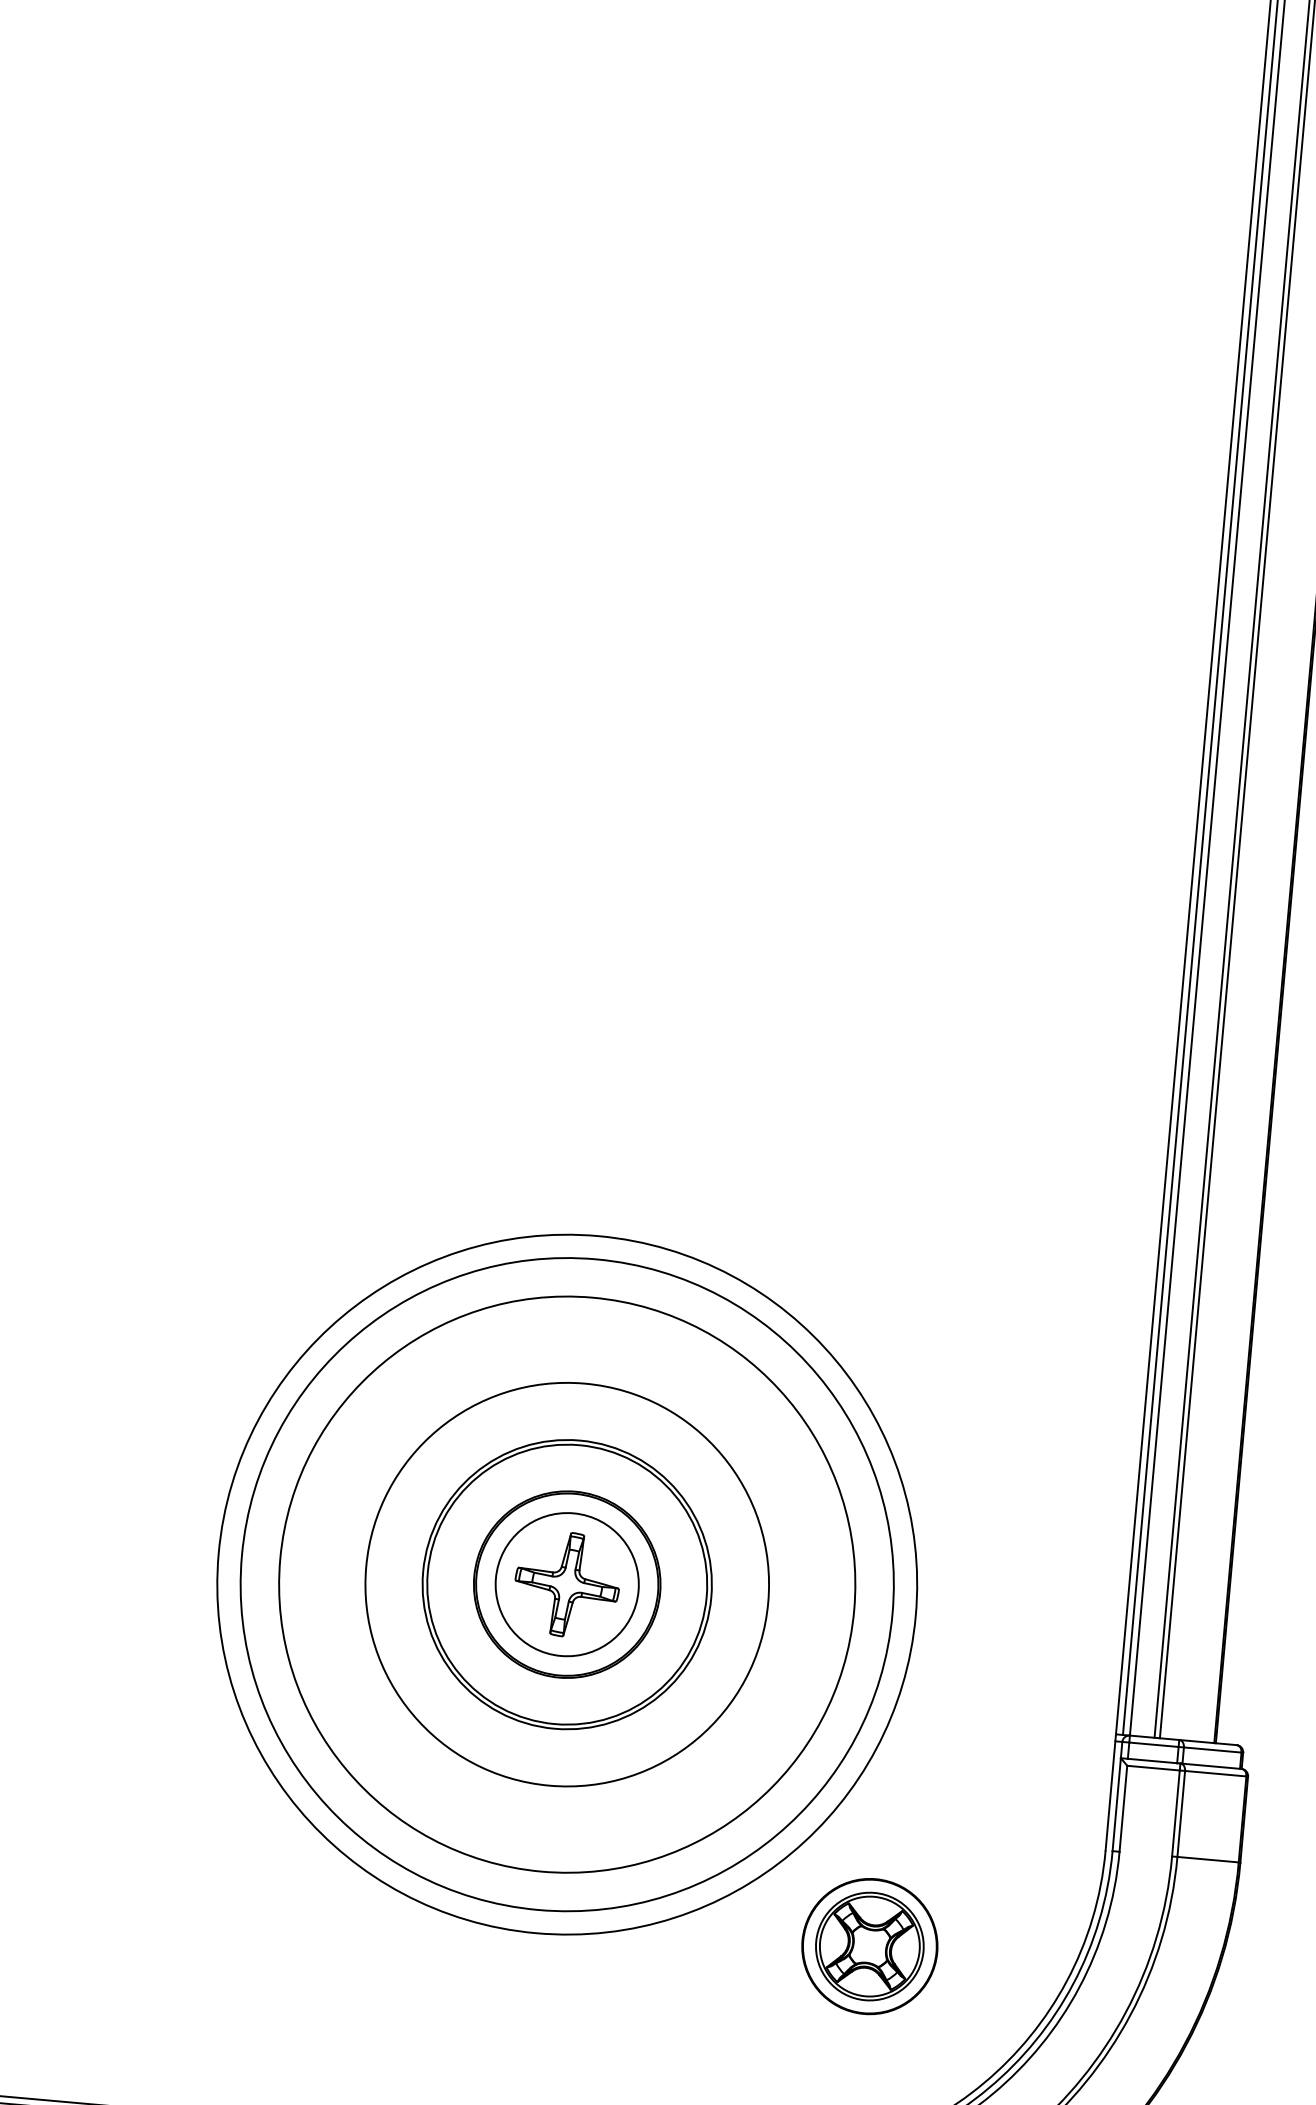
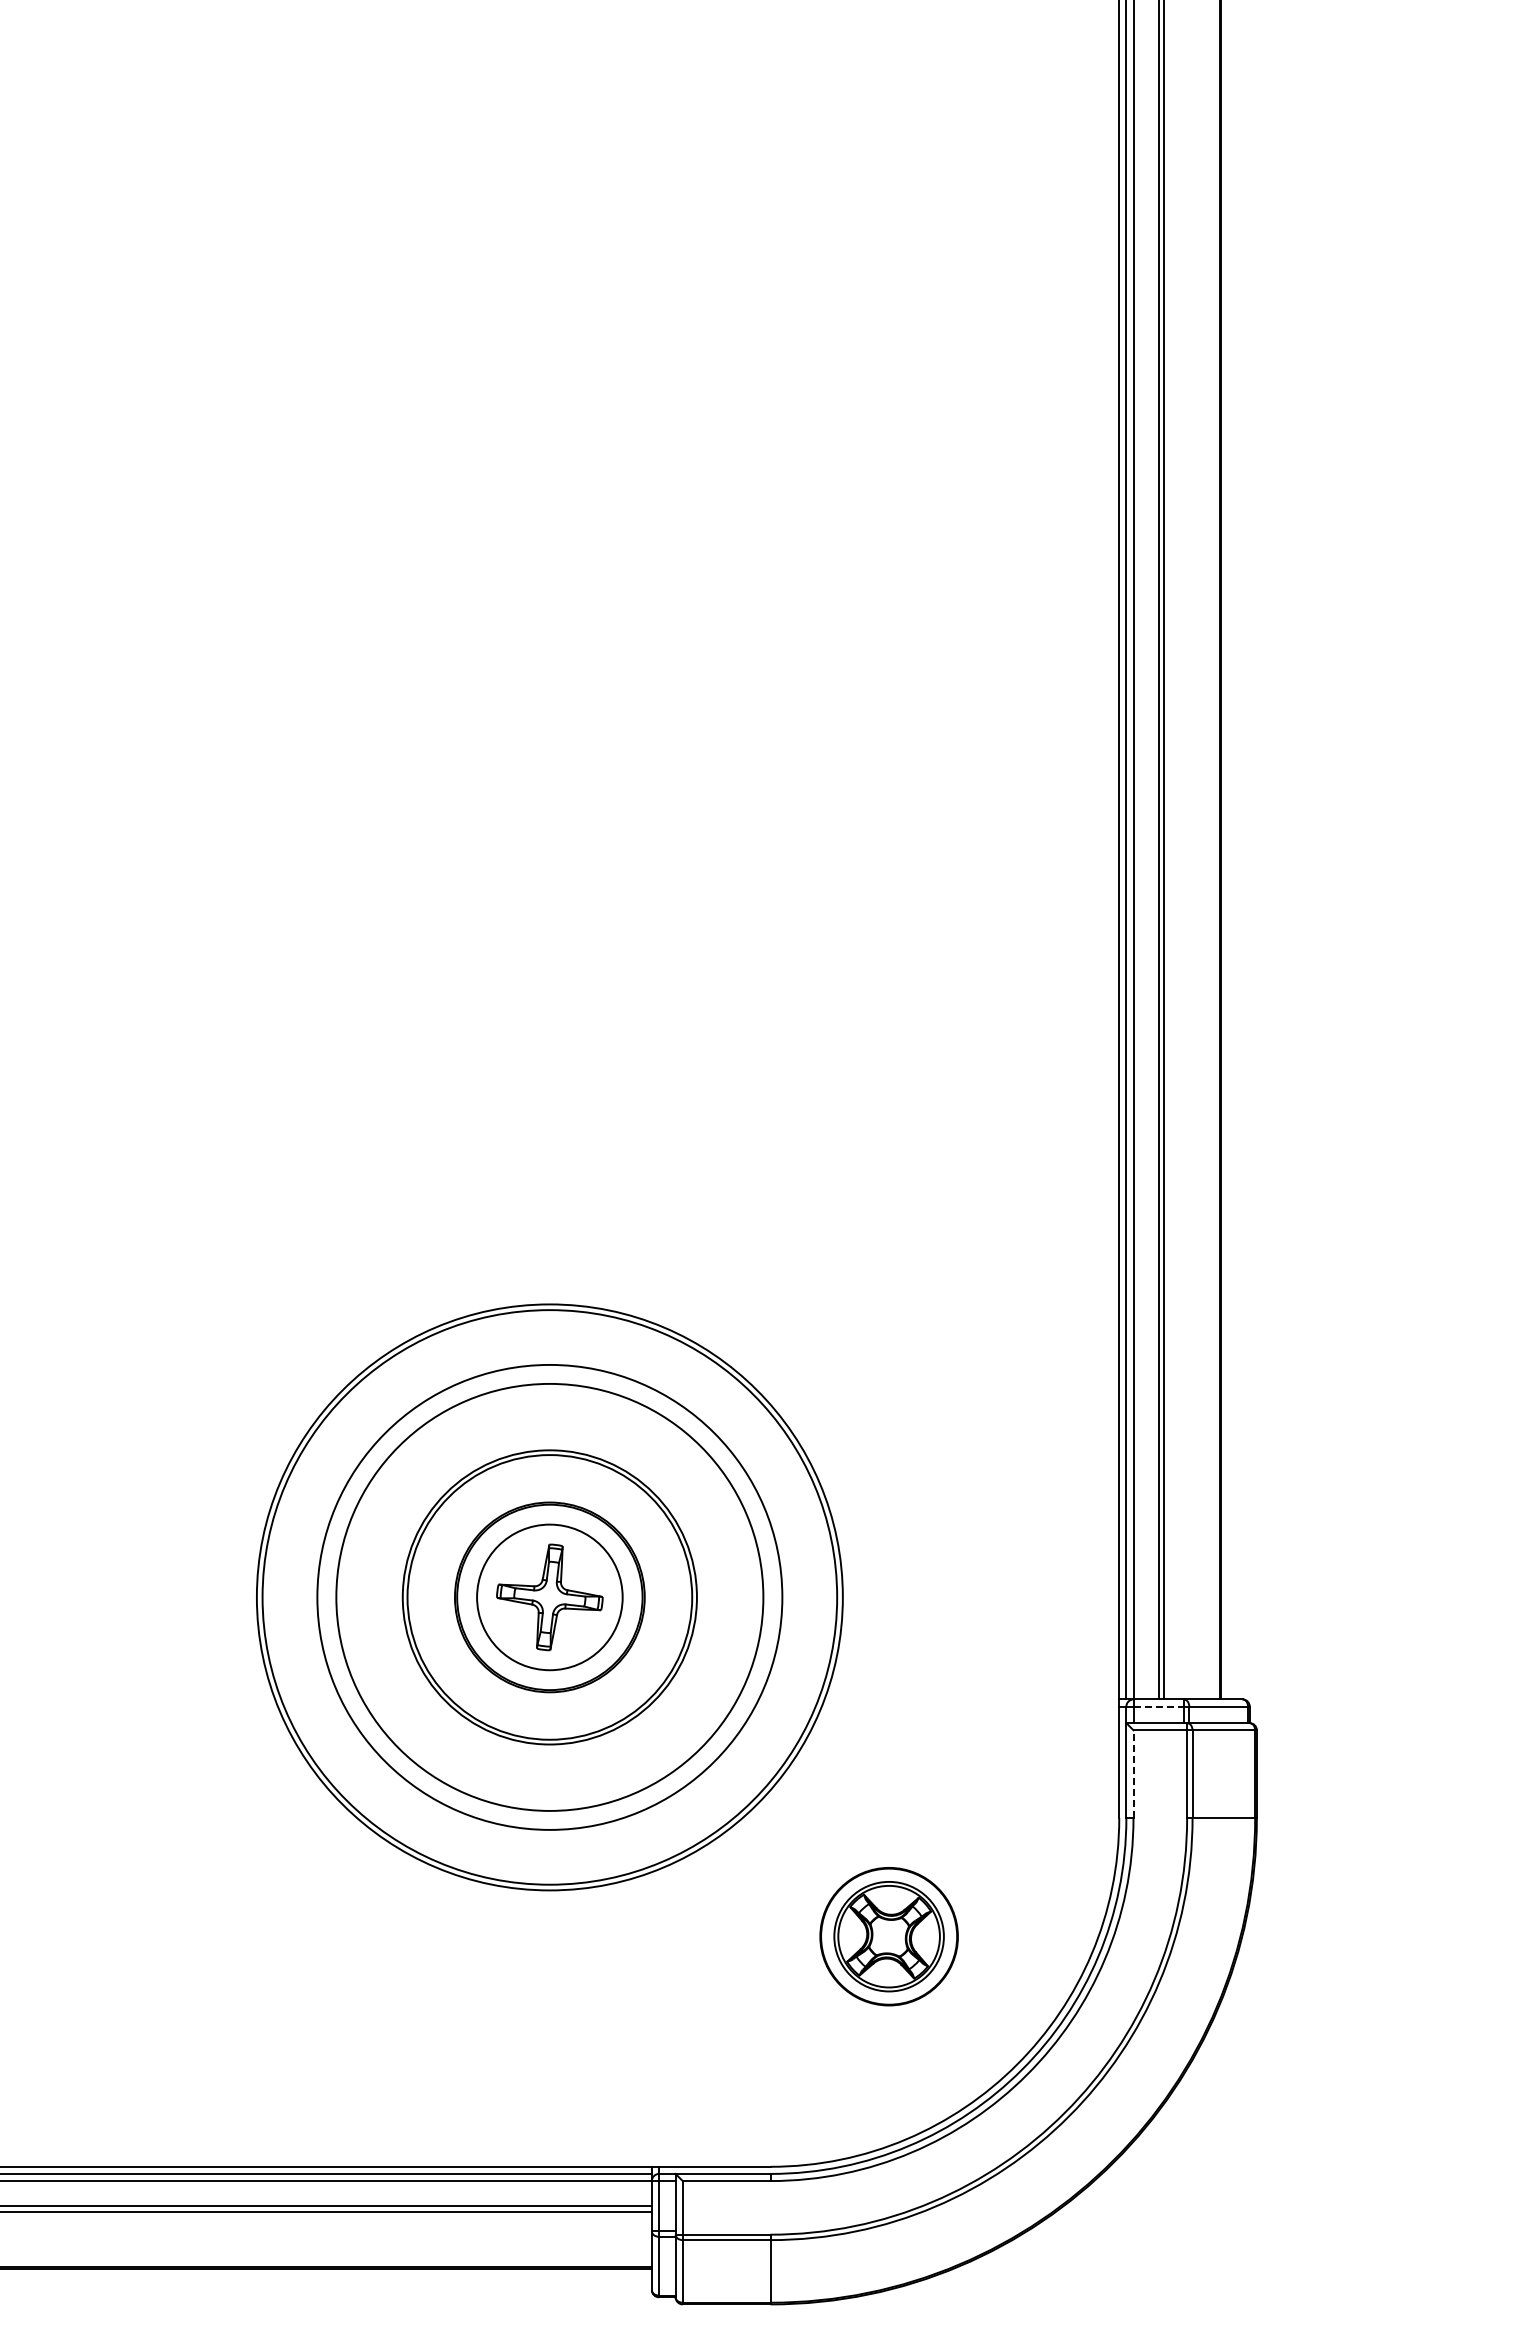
circle: (566, 1584) -> (549, 1597), size x0.6
circle: (566, 1584) -> (549, 1597), size x0.7
circle: (566, 1584) -> (549, 1597), size x1.4
line: (1154, 1744) -> (1159, 1706), solid -> dashed
line: (1123, 1809) -> (1133, 1774), solid -> dashed

